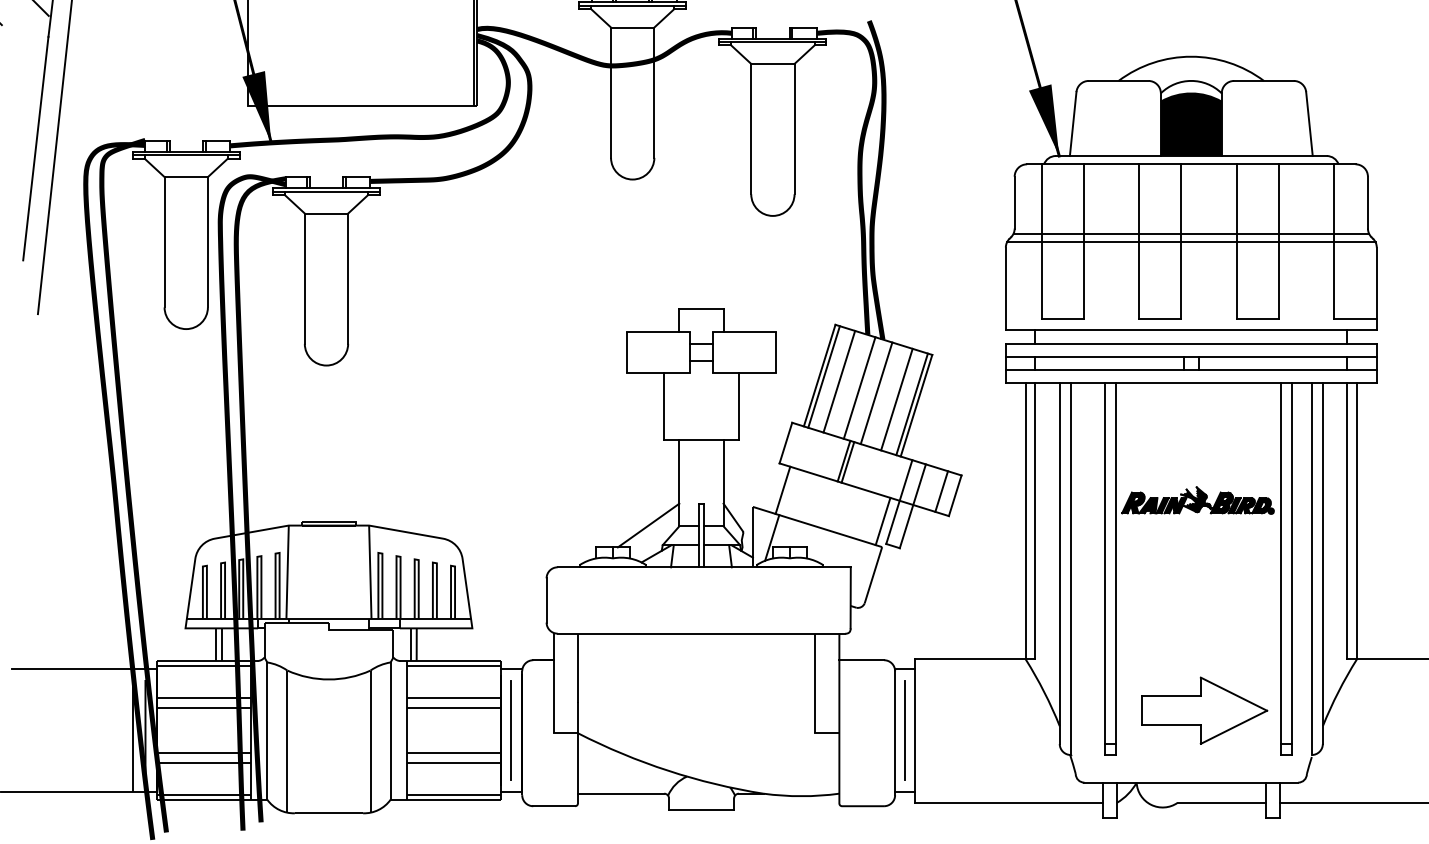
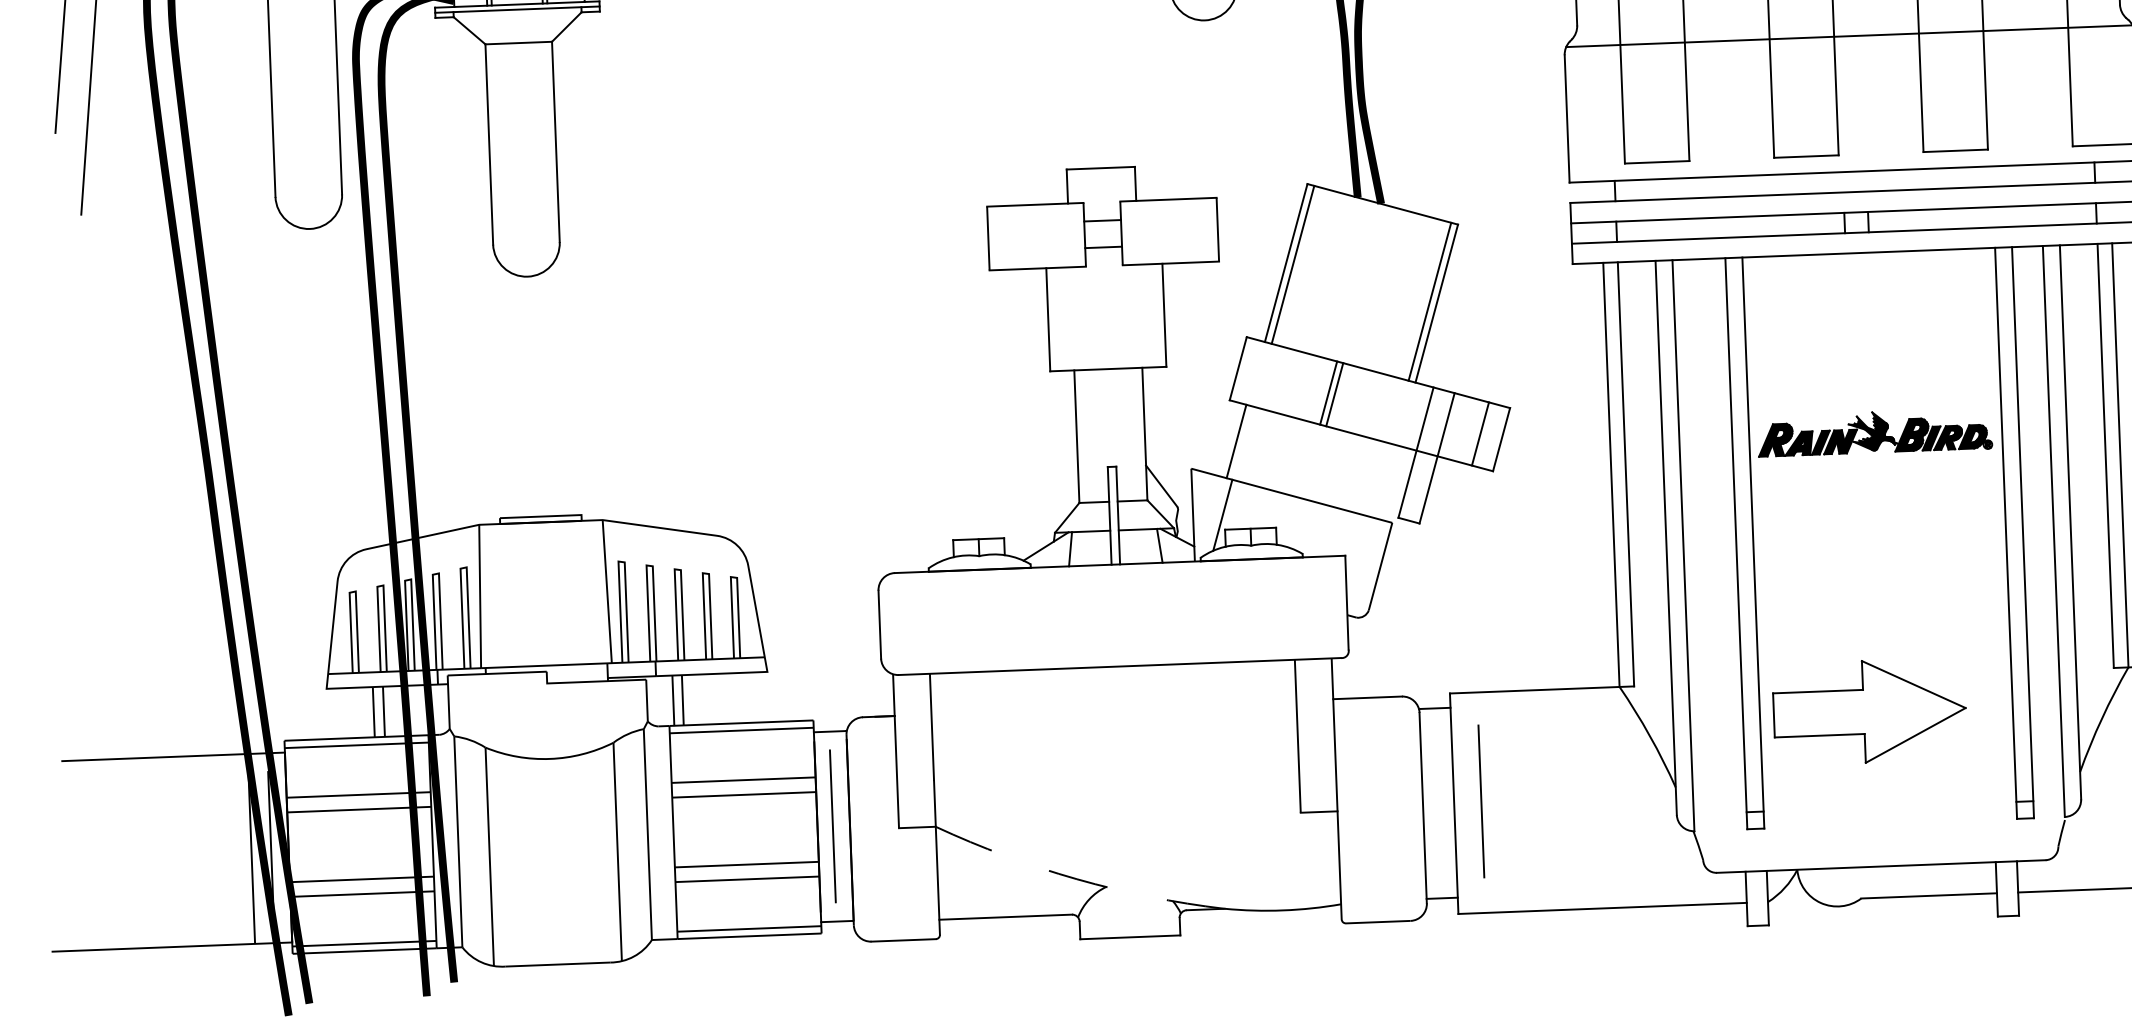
line: (1191, 233) -> (1849, 22), removed
line: (839, 381) -> (1316, 270), removed
line: (859, 387) -> (1348, 278), removed
line: (876, 393) -> (1374, 287), removed
line: (896, 399) -> (1405, 295), removed
line: (882, 521) -> (1391, 483), removed
line: (648, 525) -> (1031, 503), removed
part: (1204, 710) -> (1869, 711), moved
line: (904, 730) -> (1480, 801), moved
arc: (668, 770) -> (1077, 878), solid -> dashed

